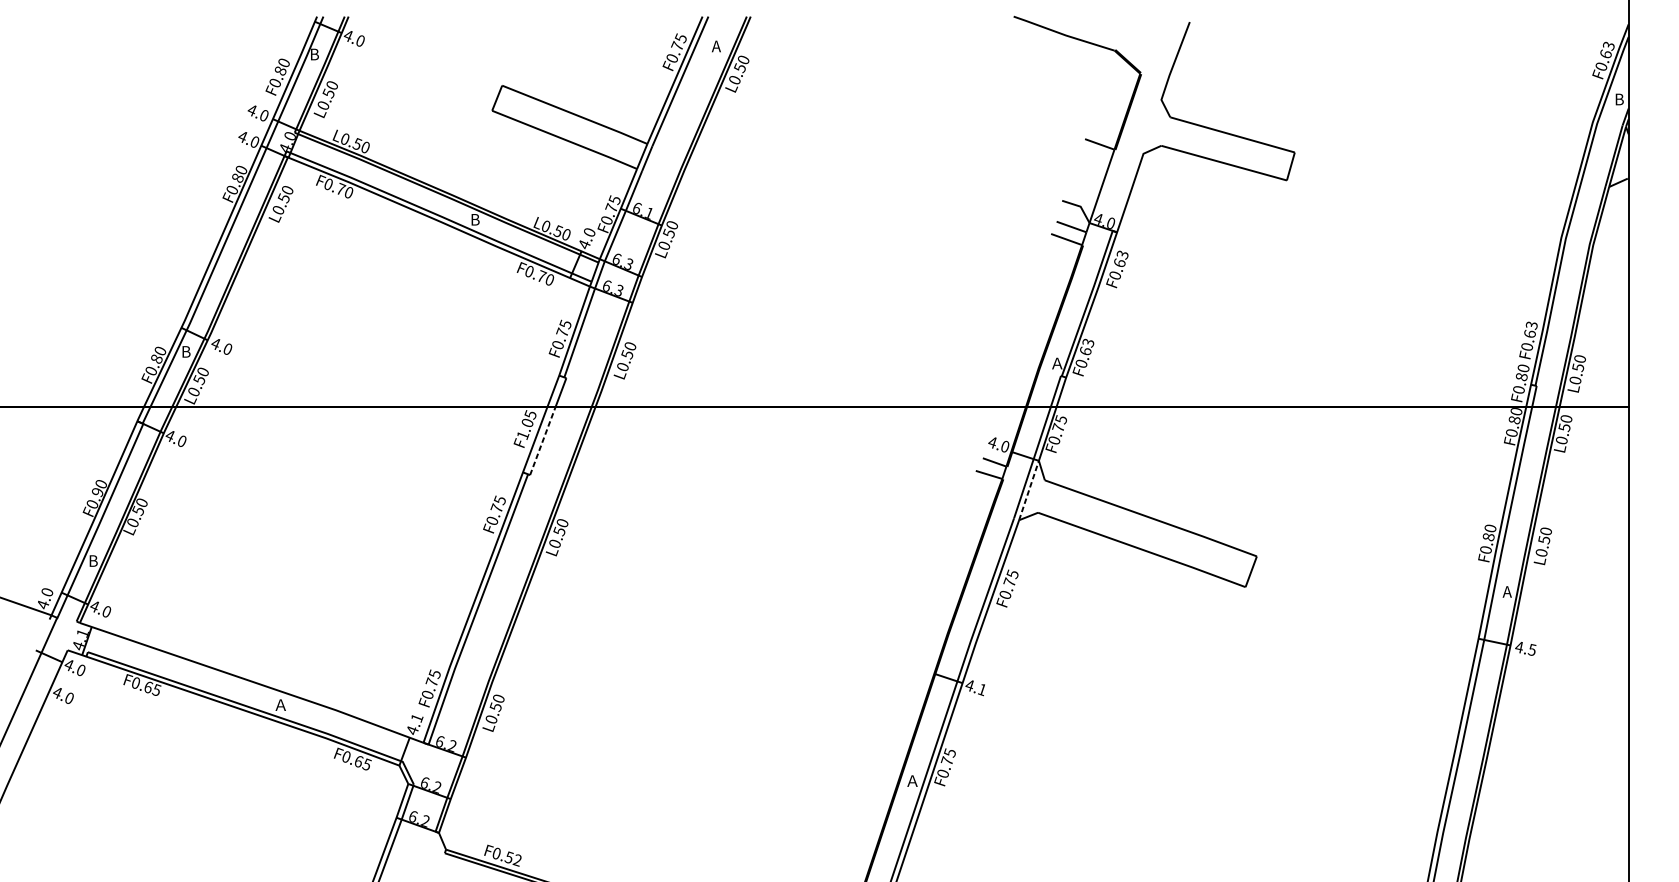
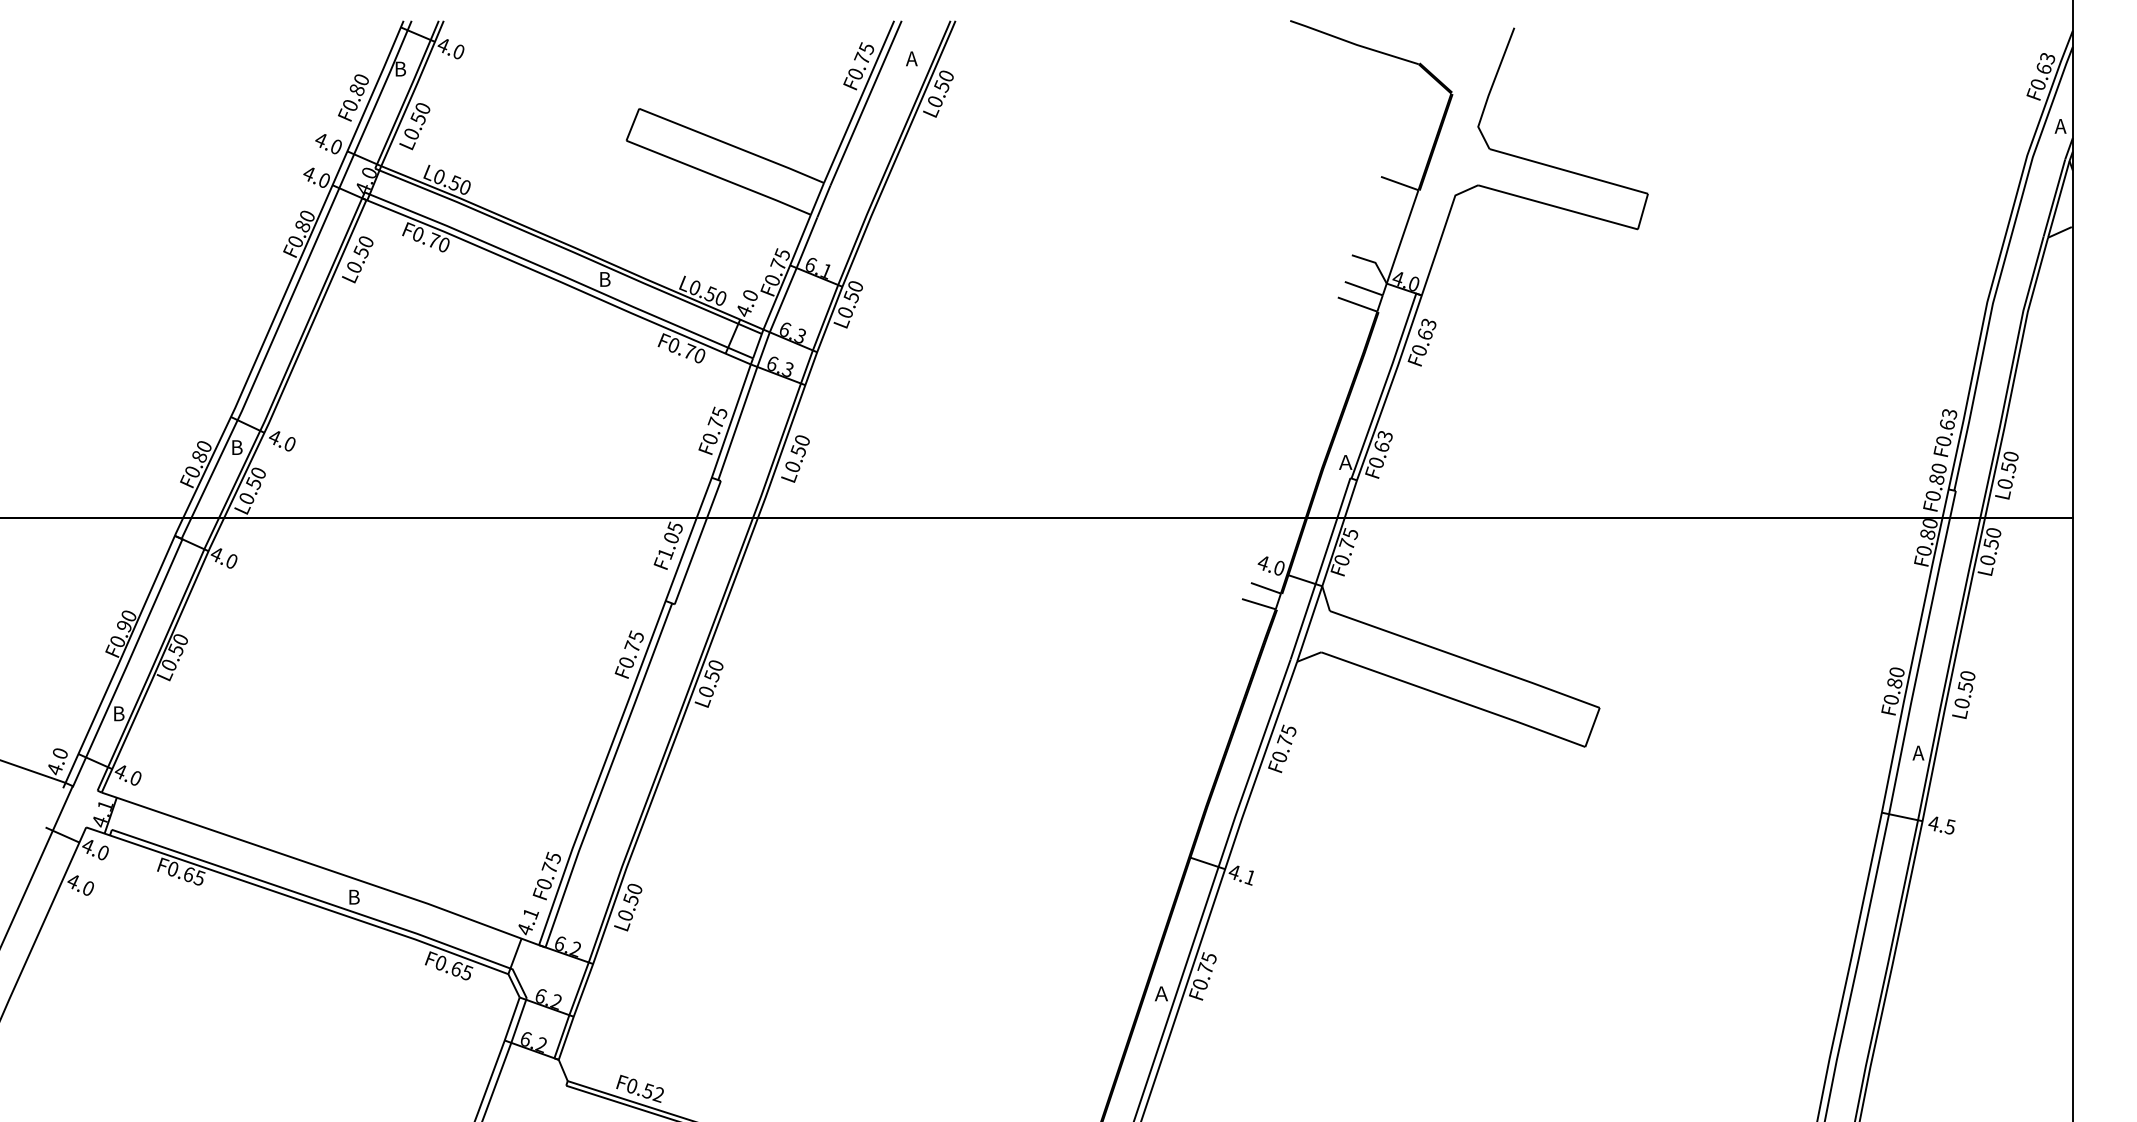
text: (1618, 99) -> (2060, 126), B -> A
line: (543, 440) -> (691, 560), dashed -> solid
line: (1028, 490) -> (1309, 624), dashed -> solid
text: (280, 704) -> (356, 896), Ａ -> B

